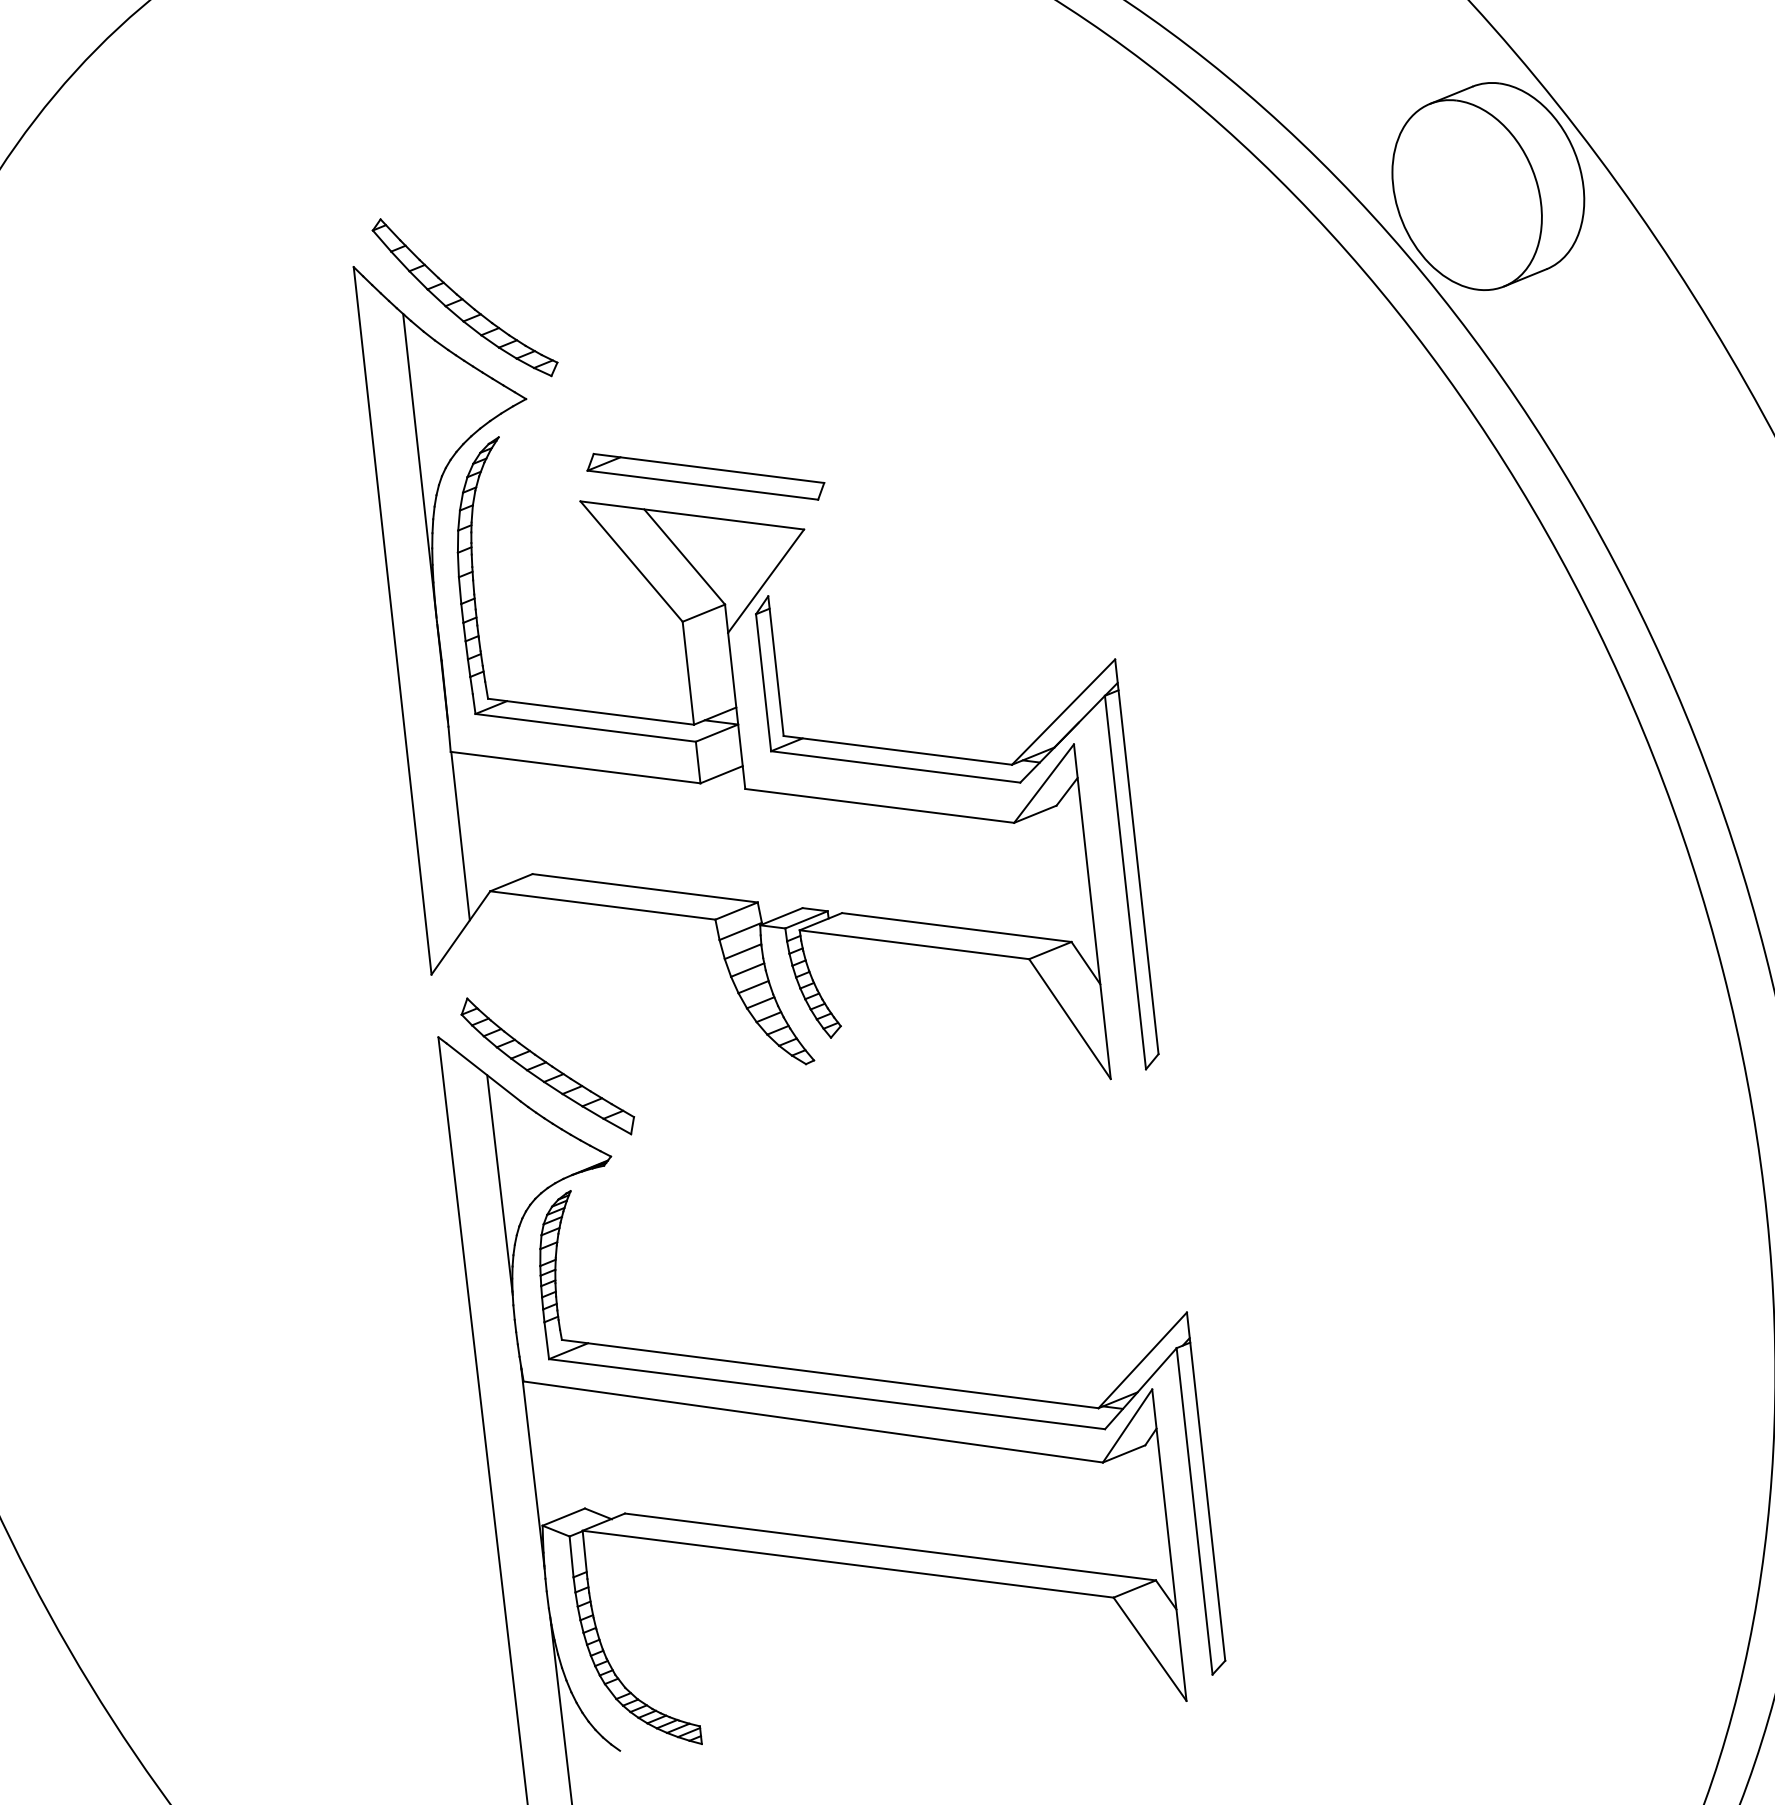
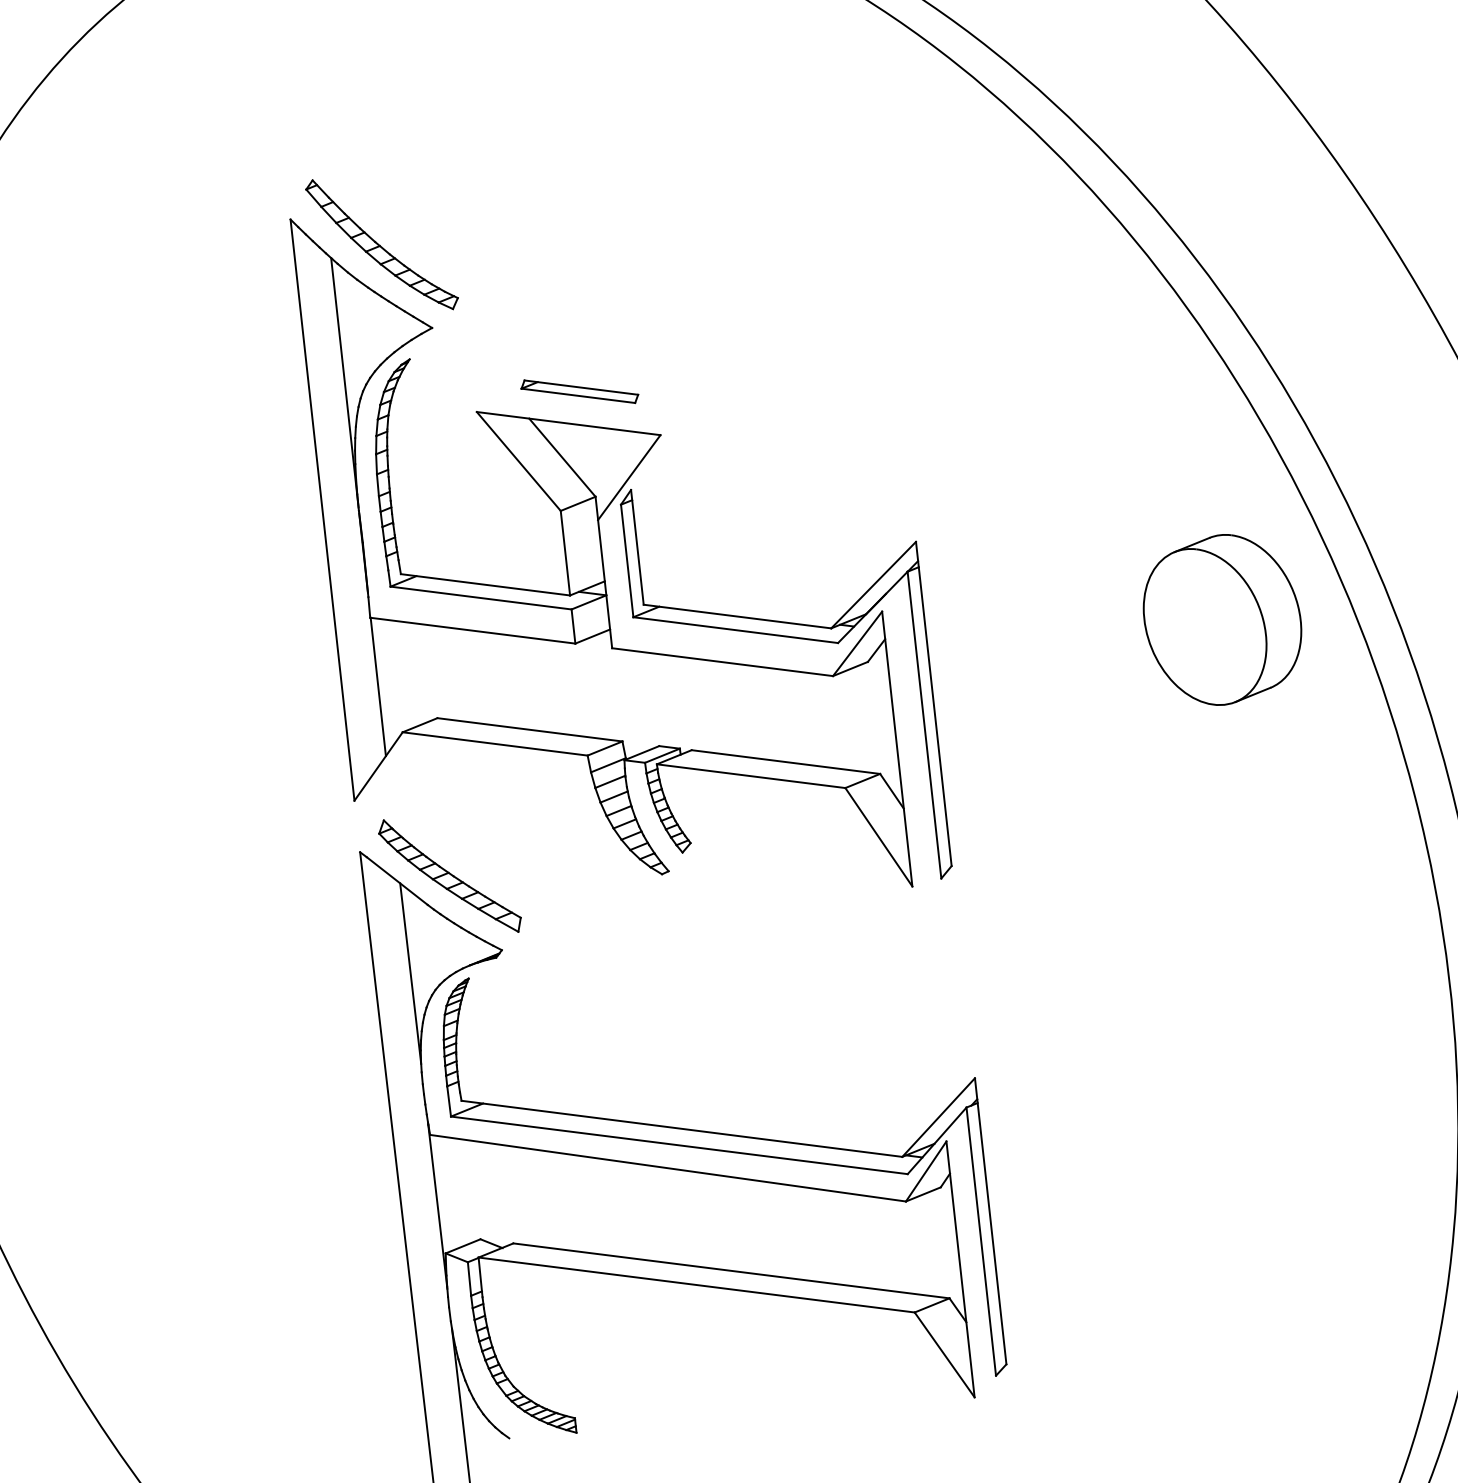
part: (1488, 186) -> (1222, 619), moved
part: (705, 476) -> (579, 391), size x0.6

